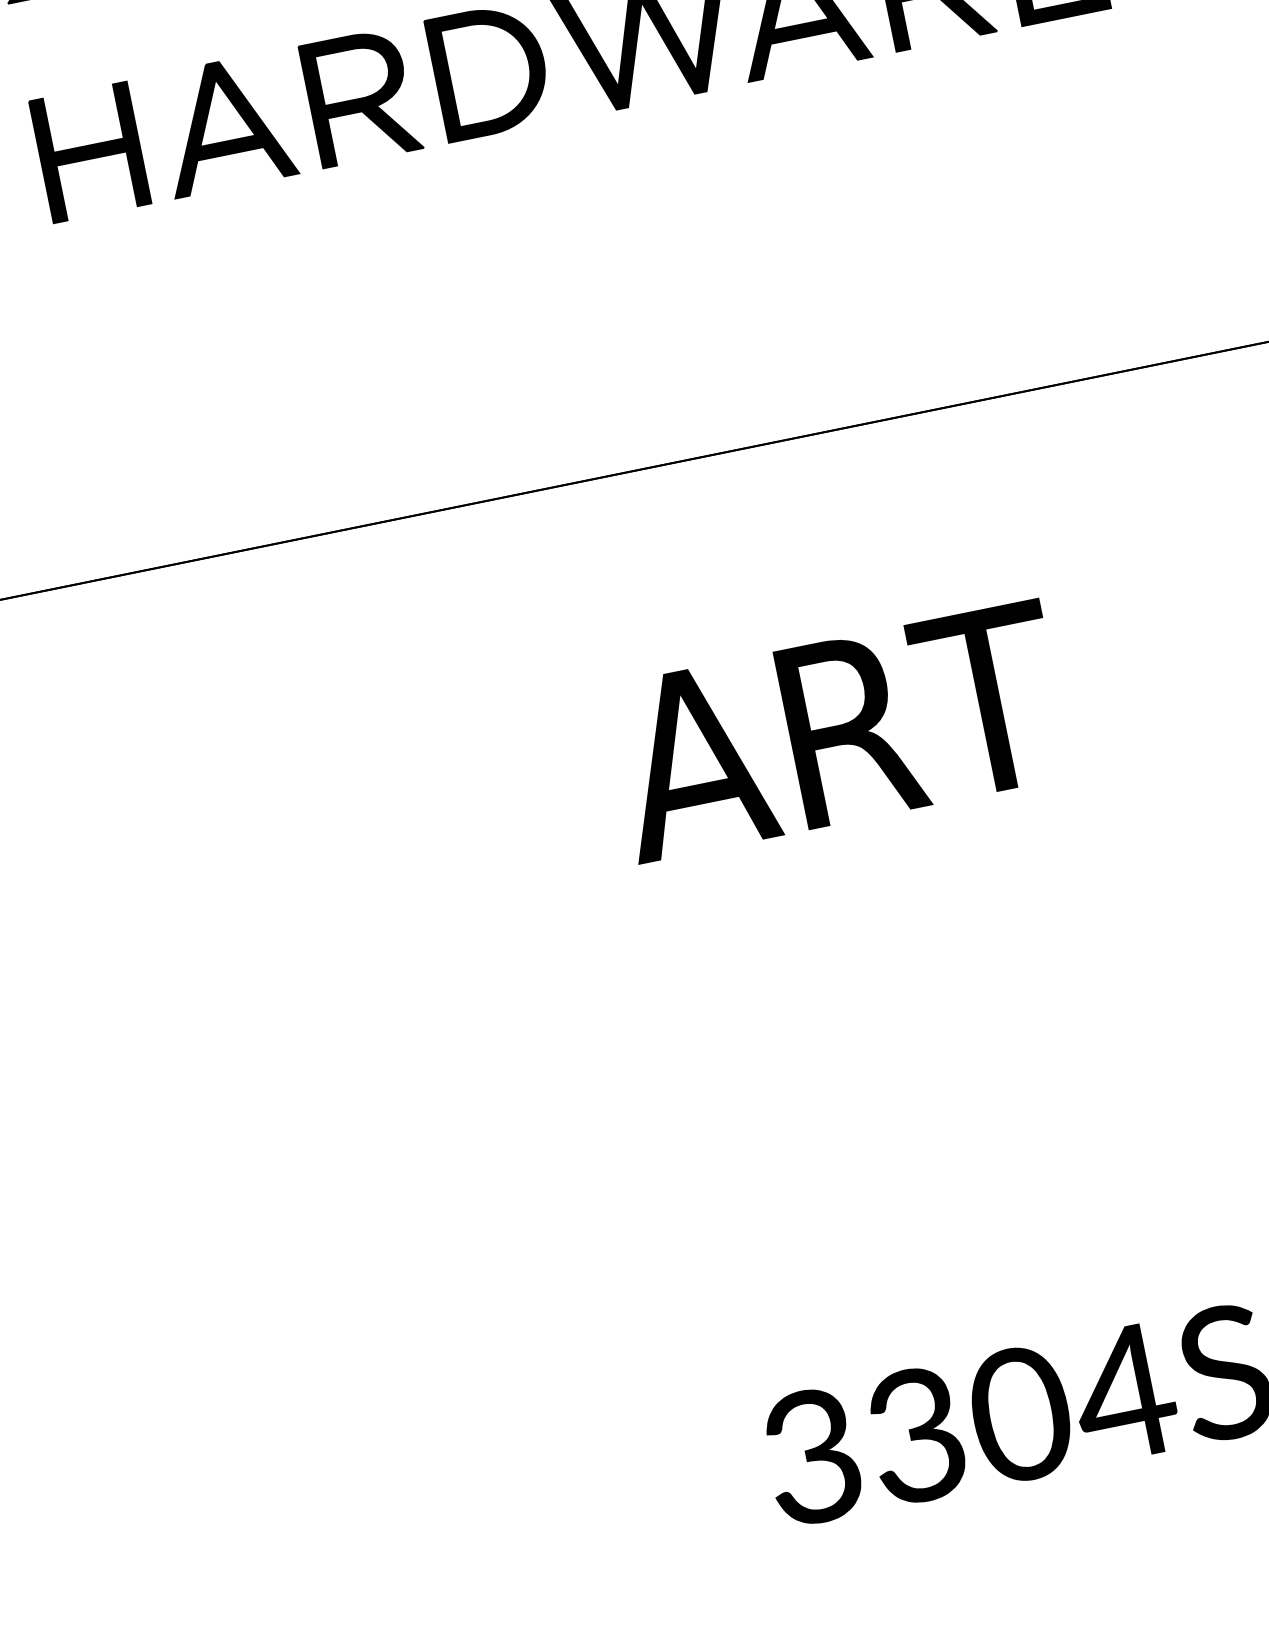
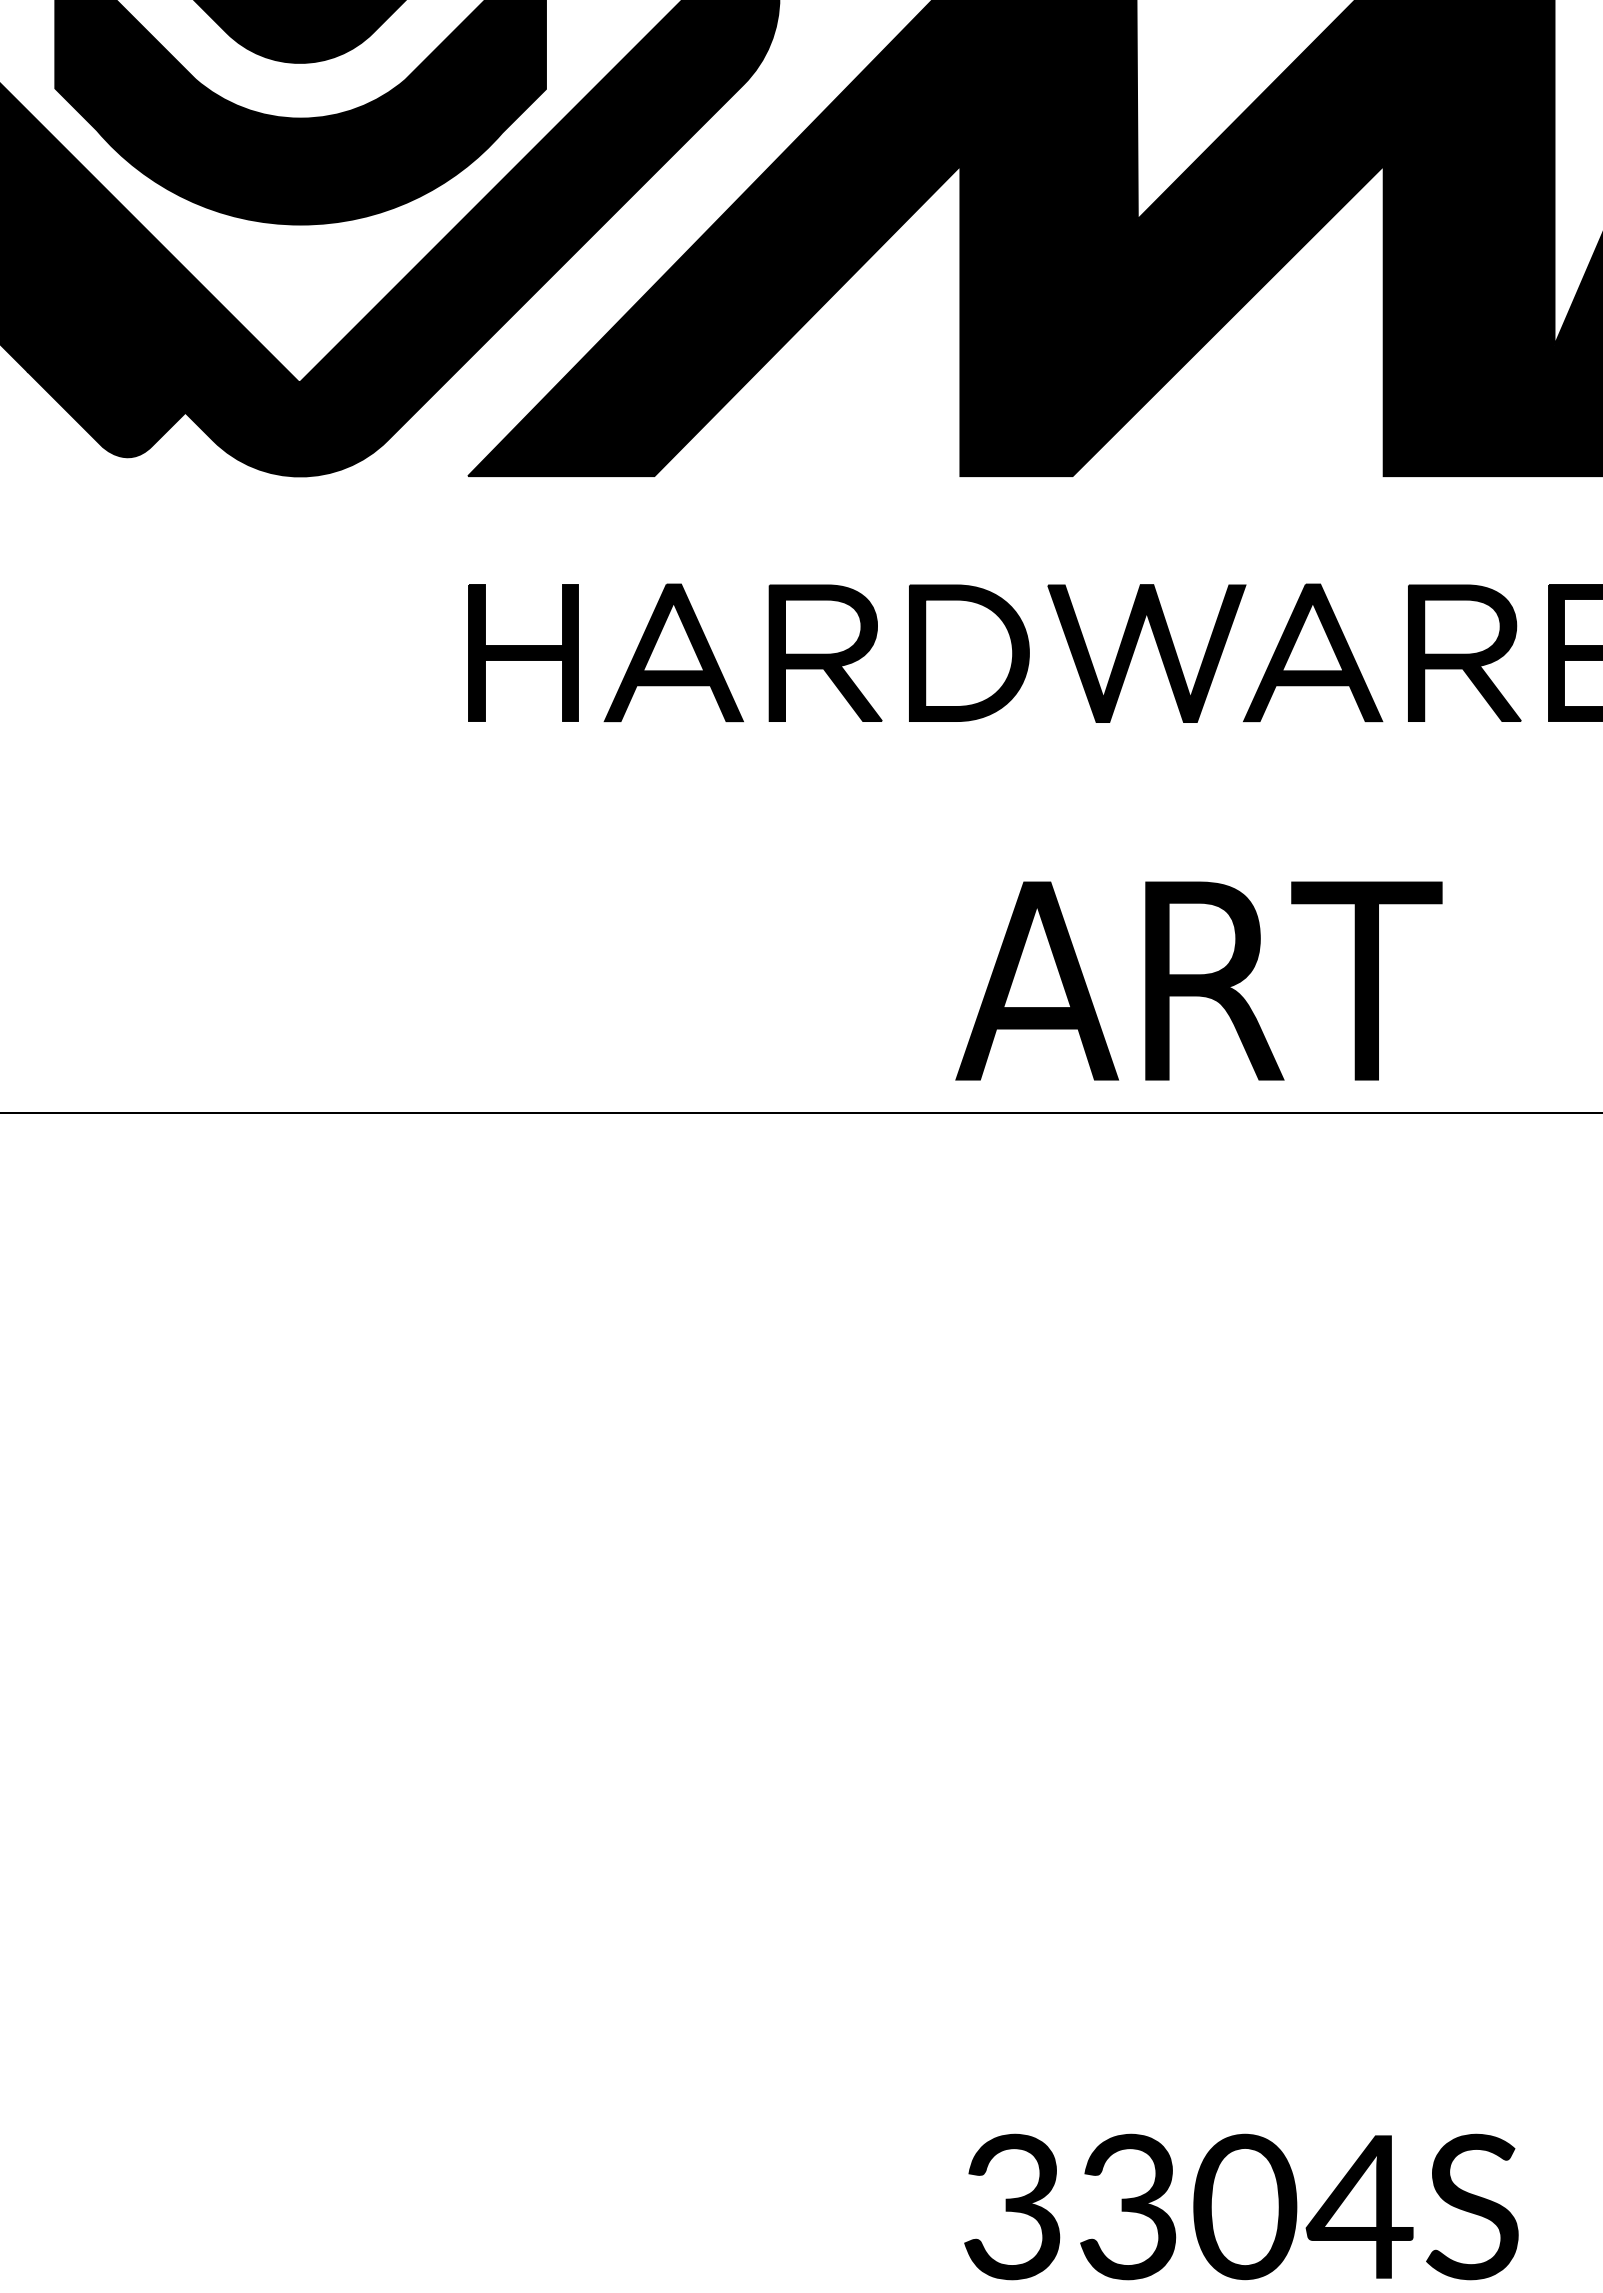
text: (838, 730) -> (1198, 980), moved

